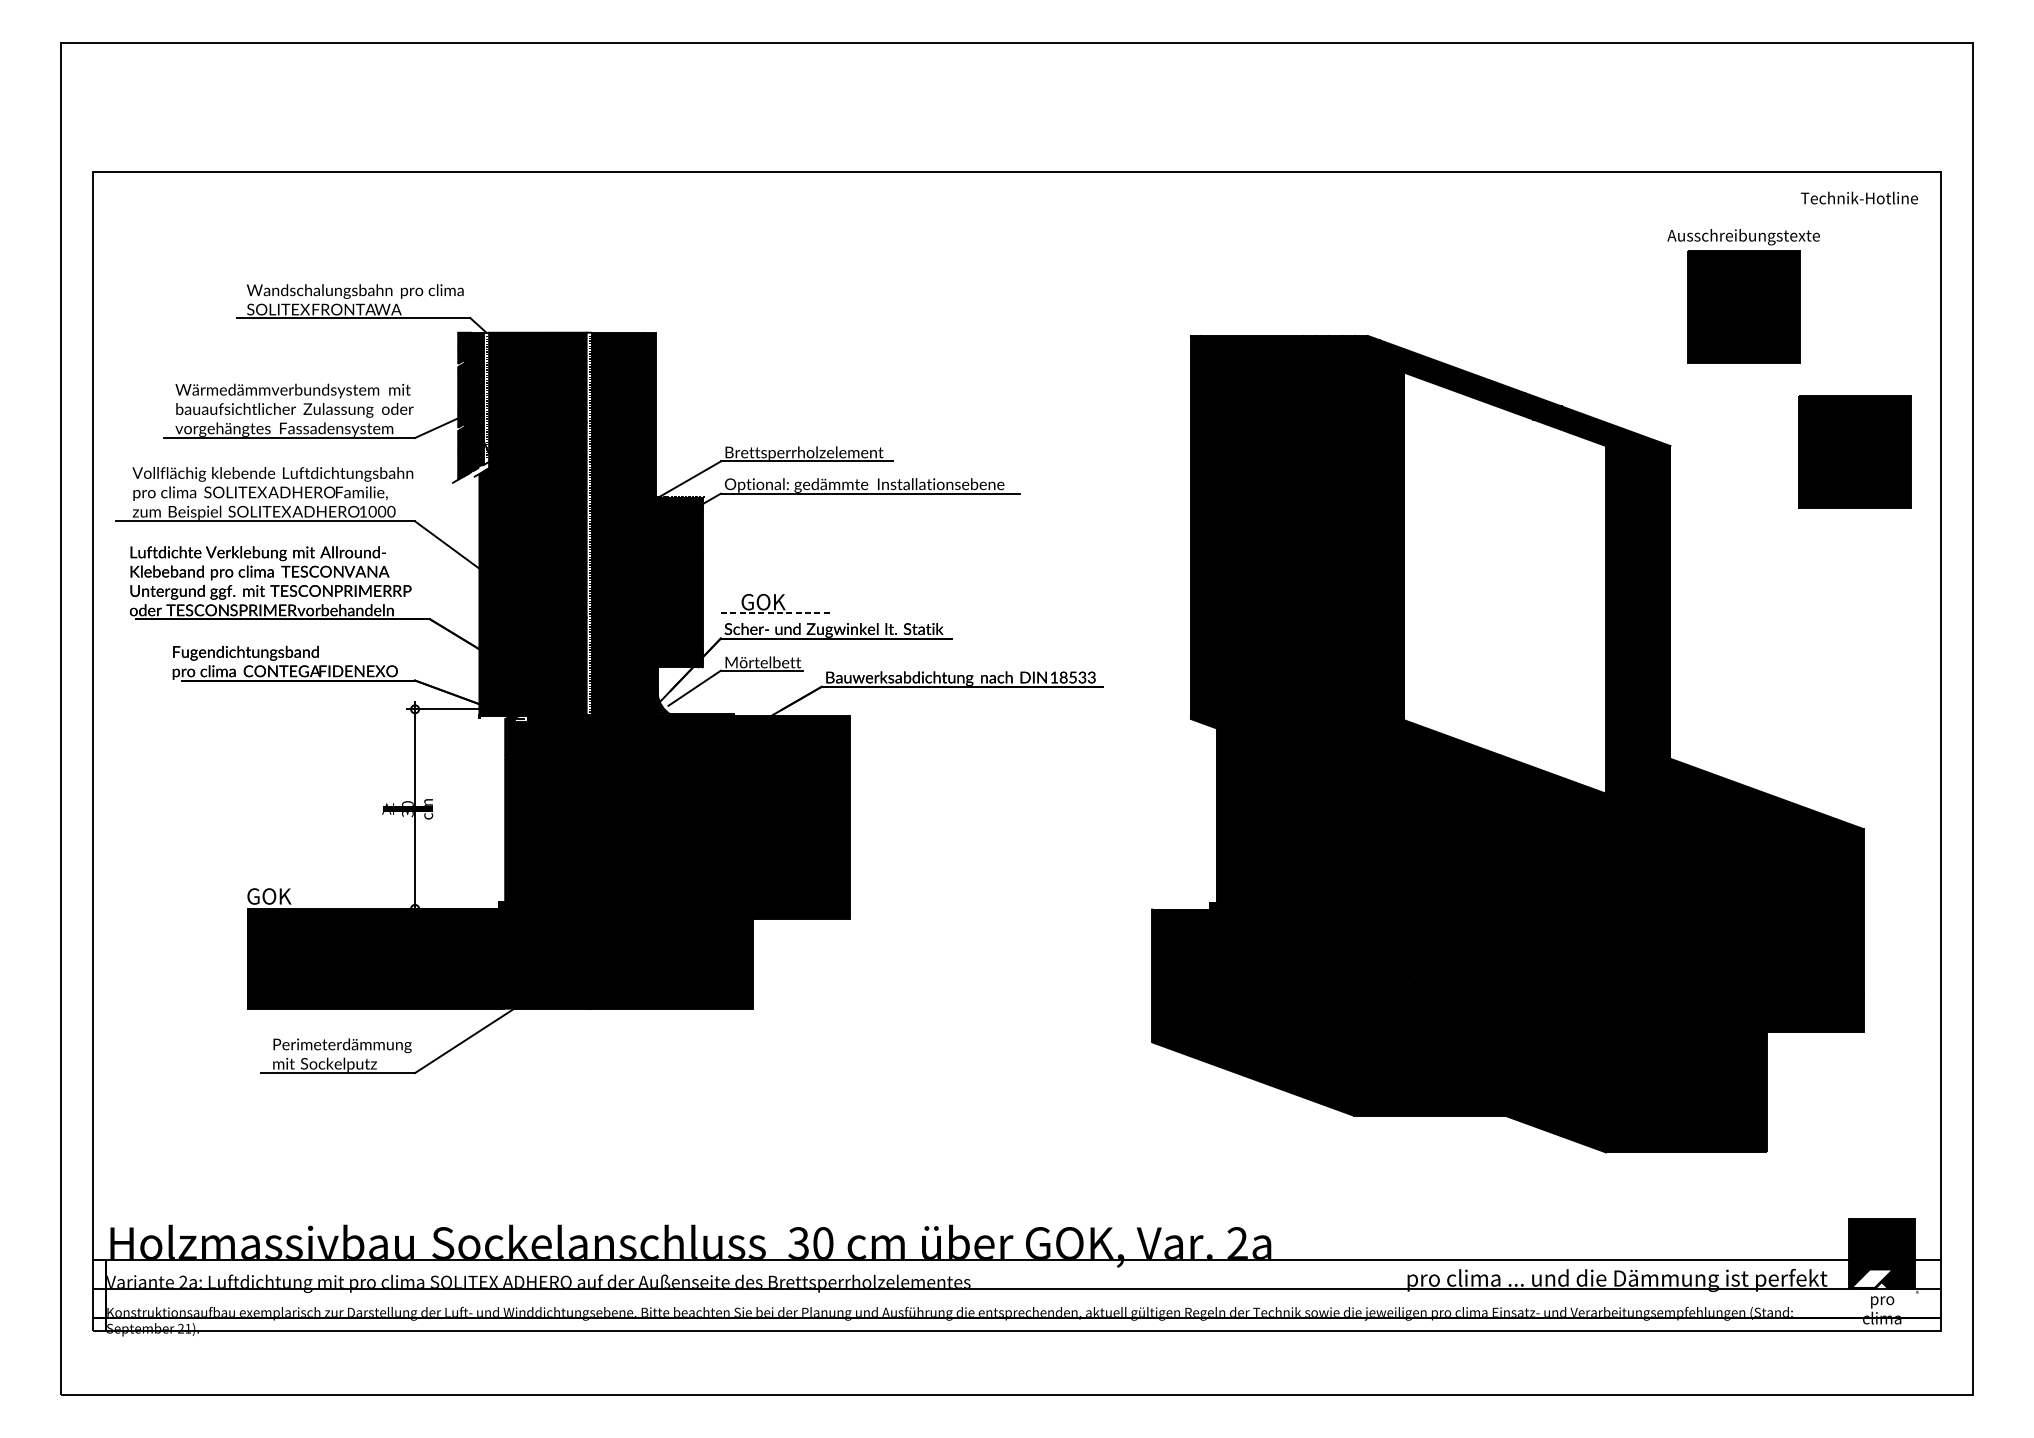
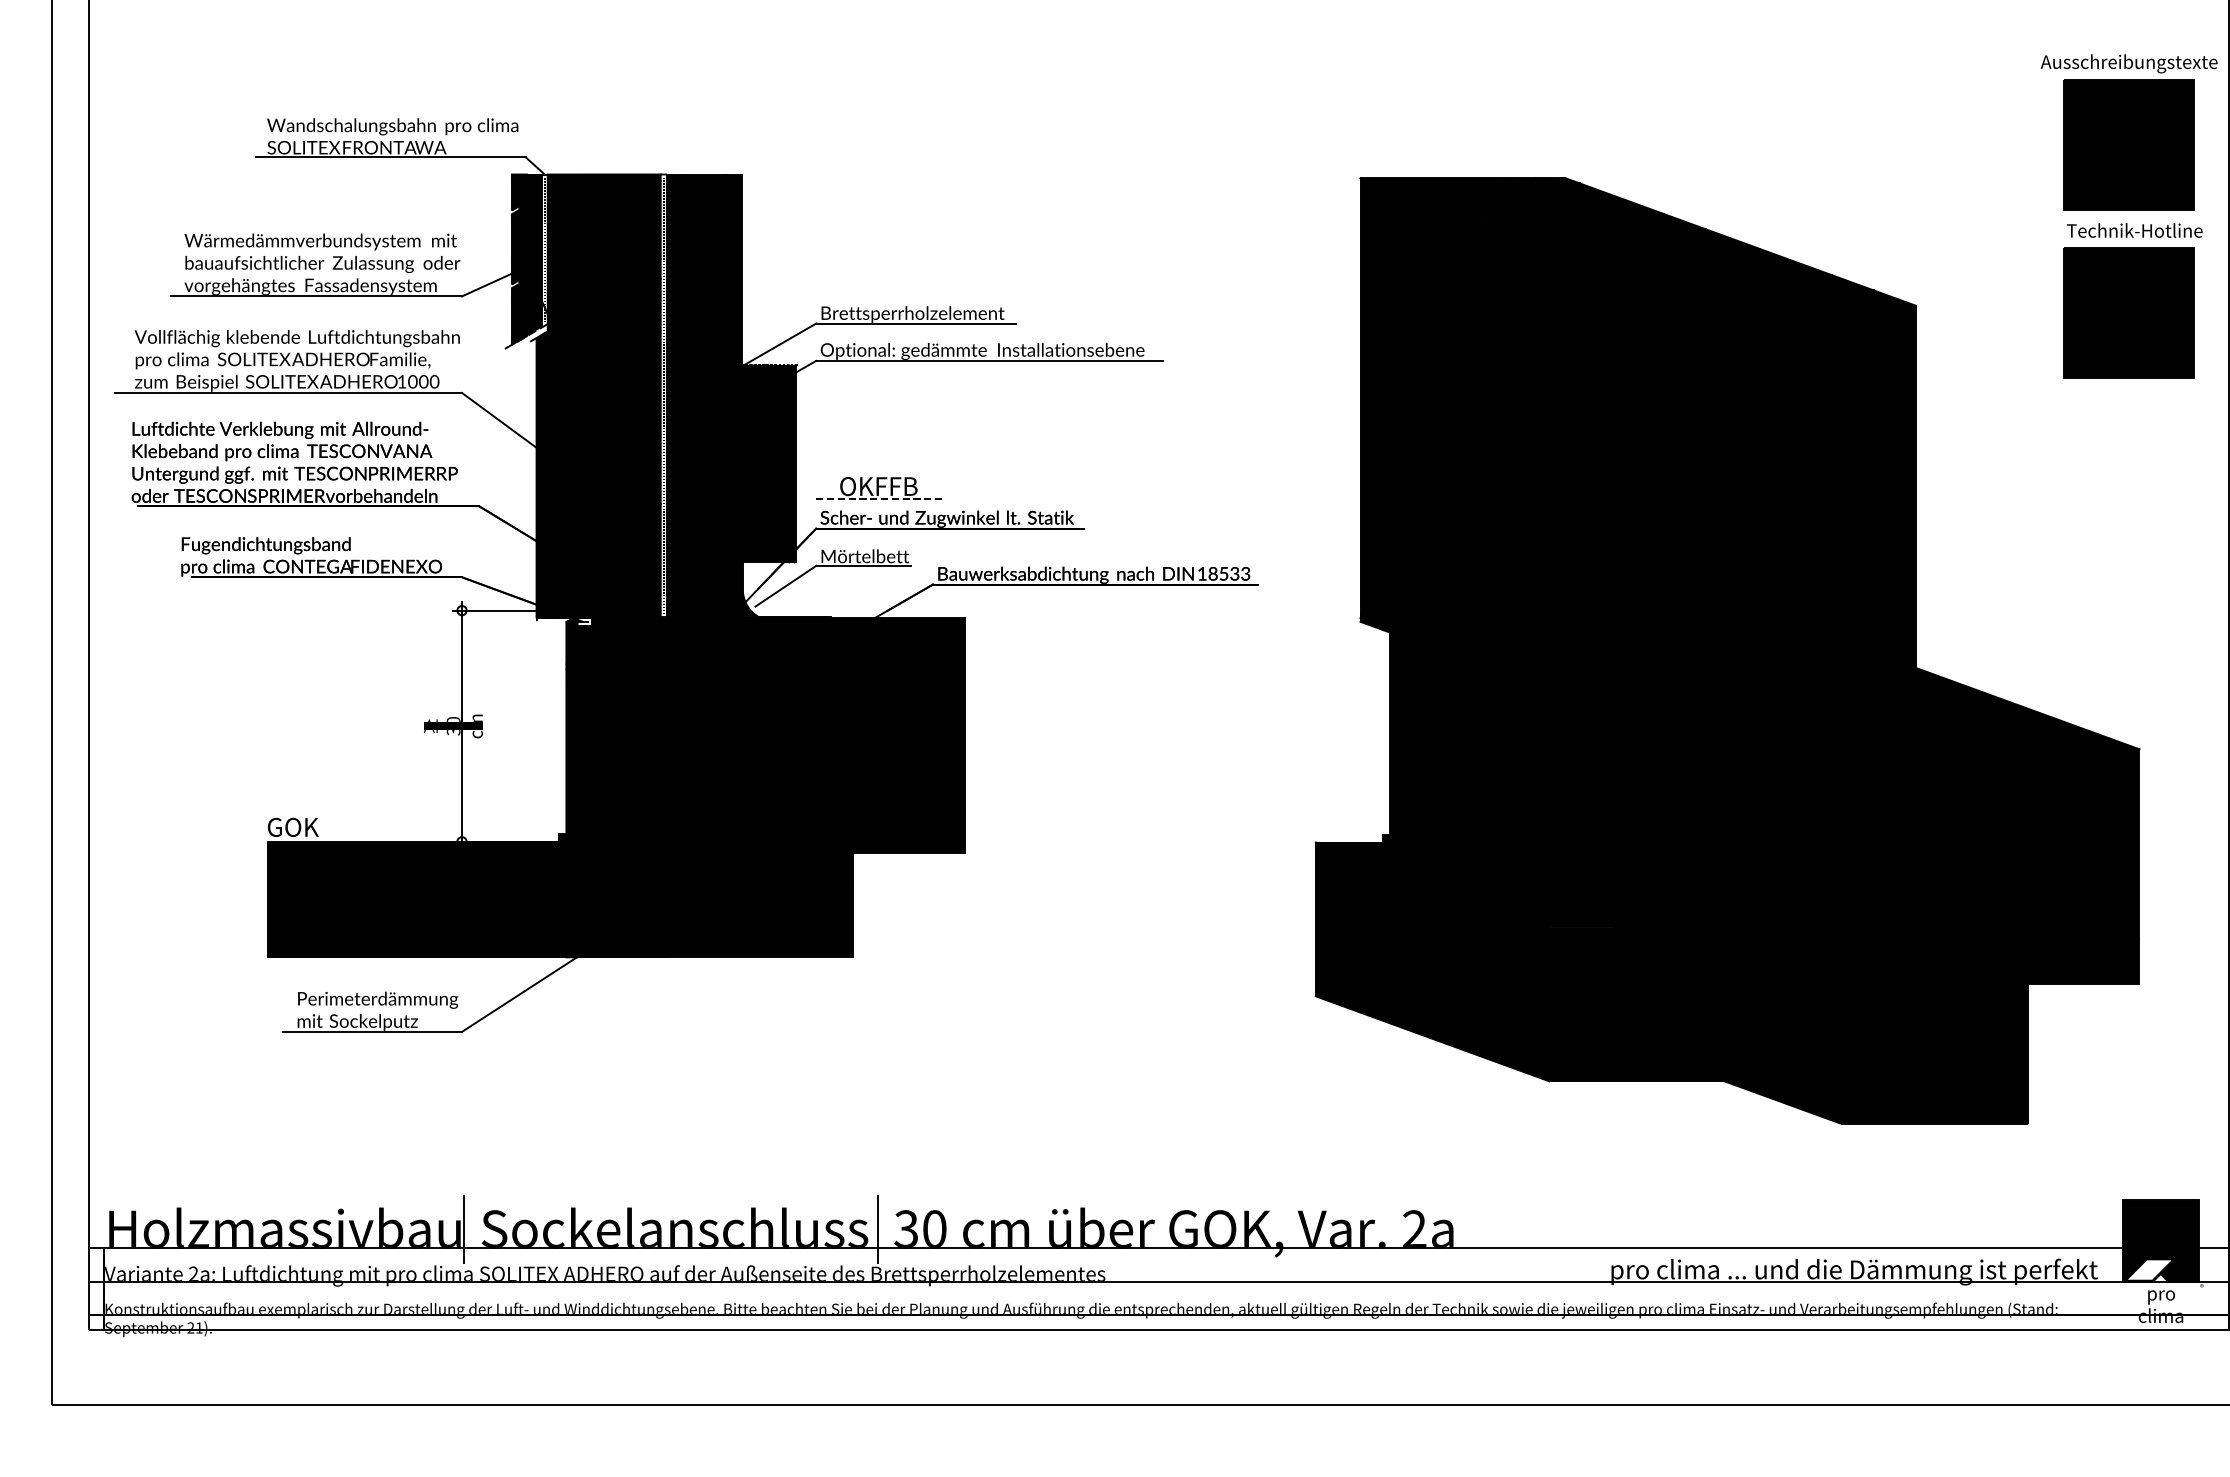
text: (1859, 197) -> (2134, 229), moved
part: (1743, 296) -> (2129, 132), moved
fill: (1505, 582) -> (1724, 463), added
text: (775, 601) -> (879, 485), GOK -> OKFFB
line: (417, 1243) -> (464, 1229), added
line: (773, 1243) -> (877, 1229), added

